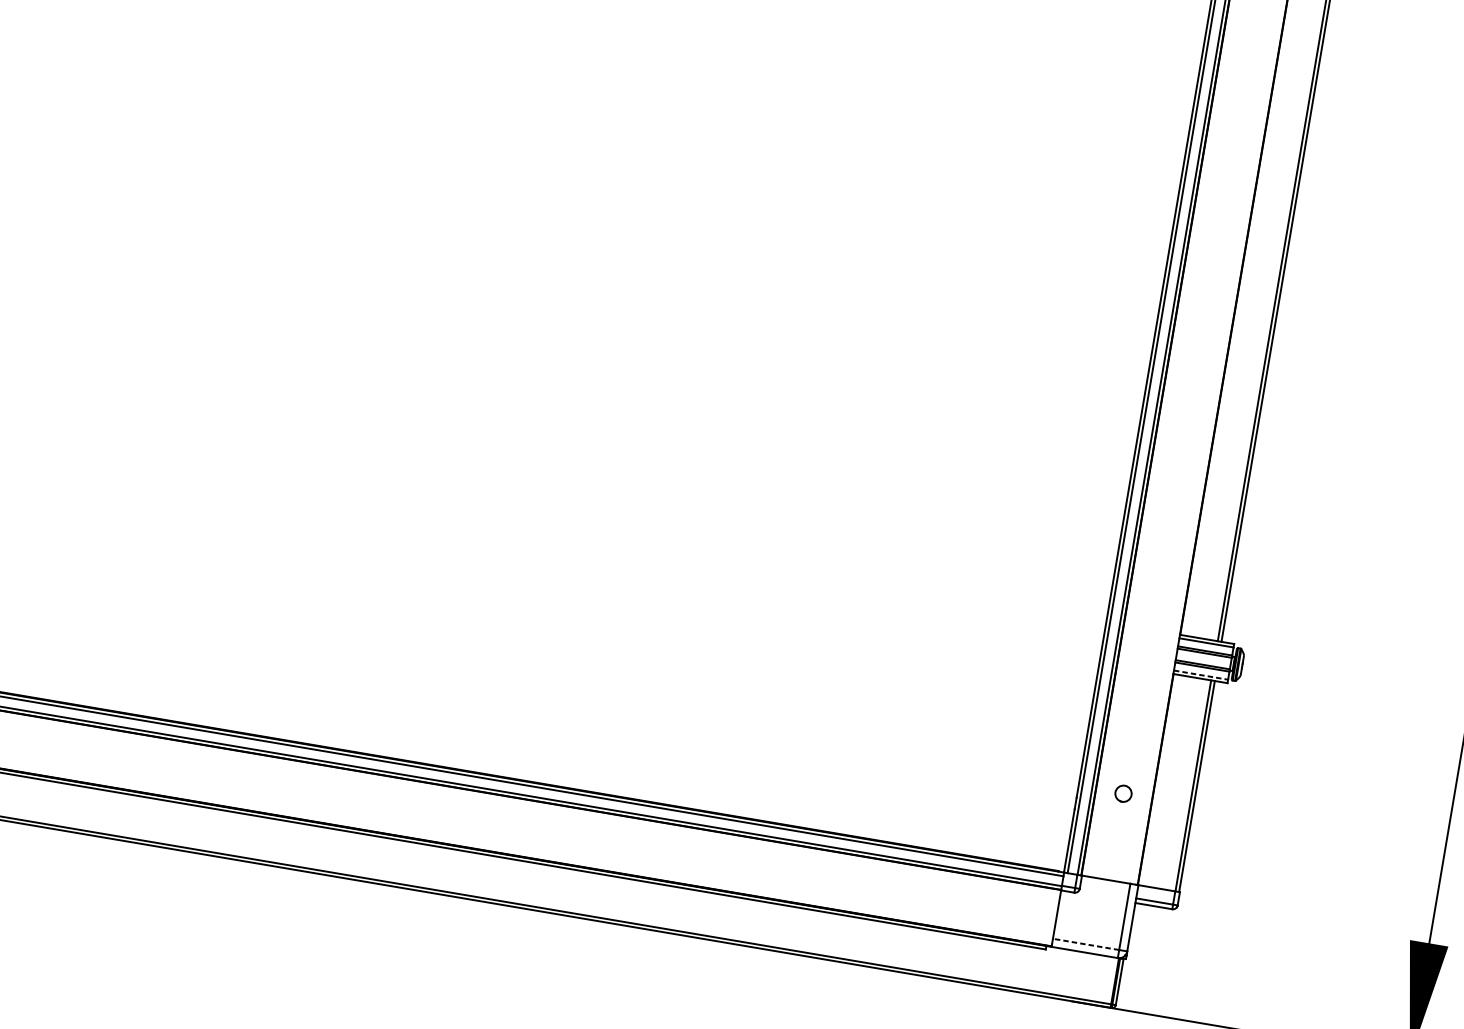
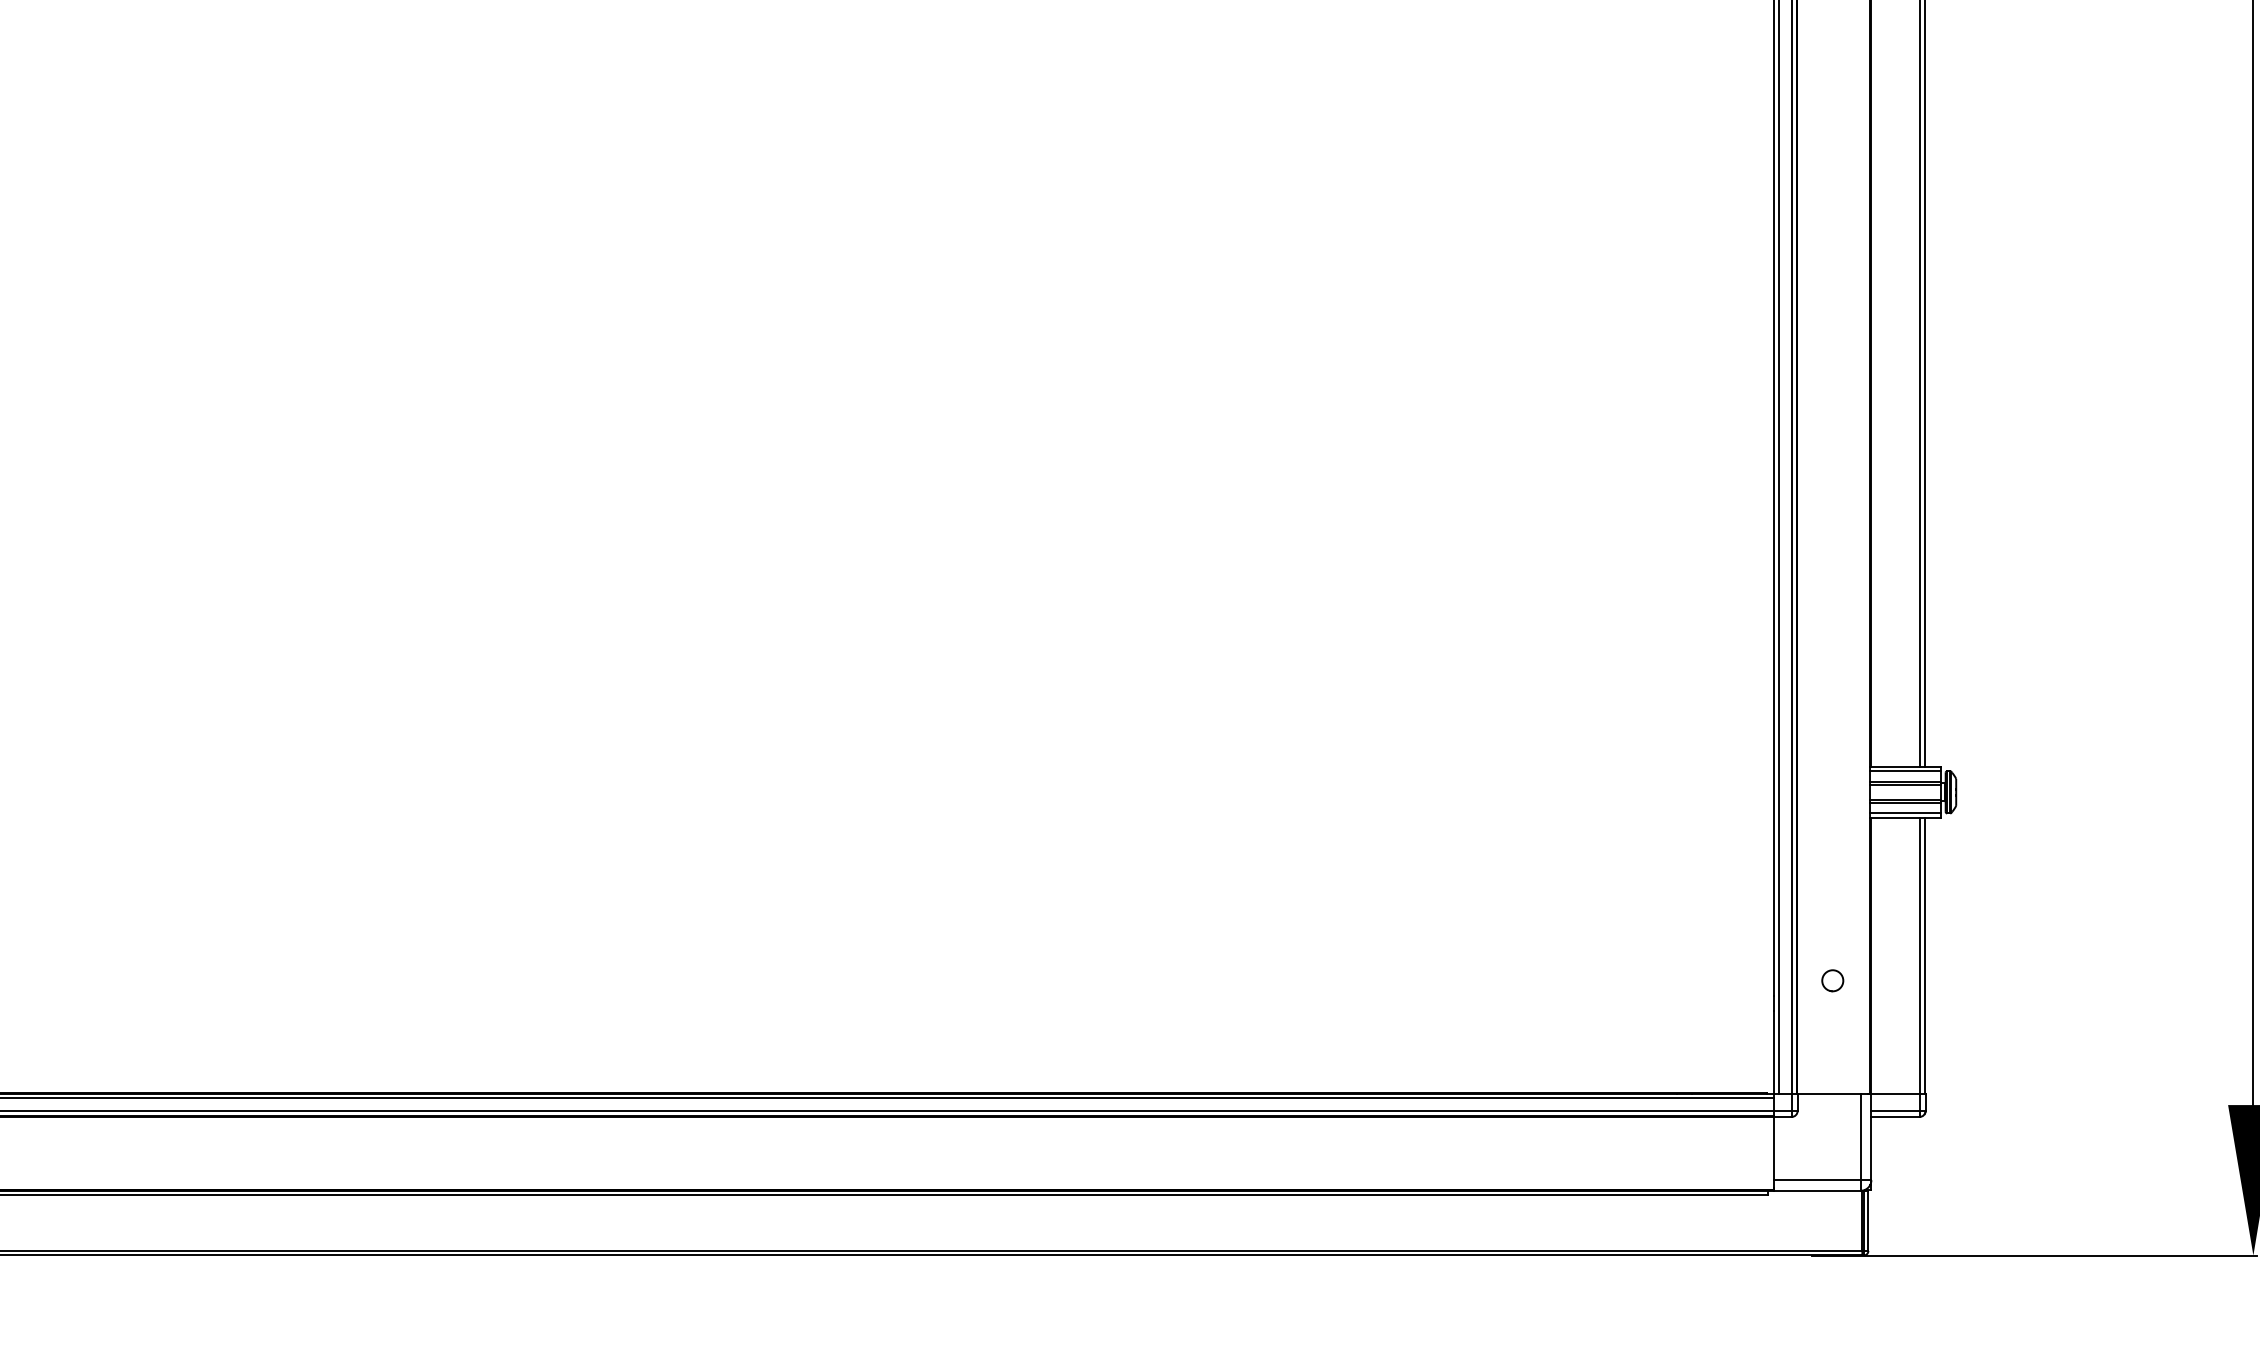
line: (1201, 675) -> (1906, 813), dashed -> solid
line: (1085, 944) -> (1817, 1180), dashed -> solid

